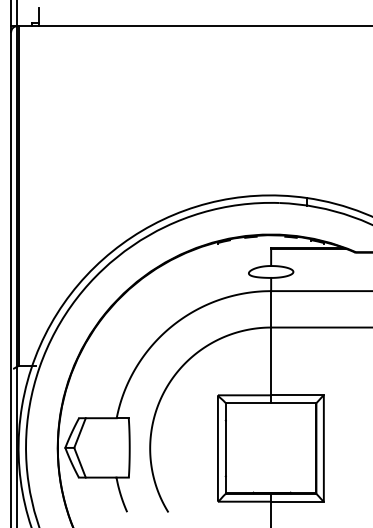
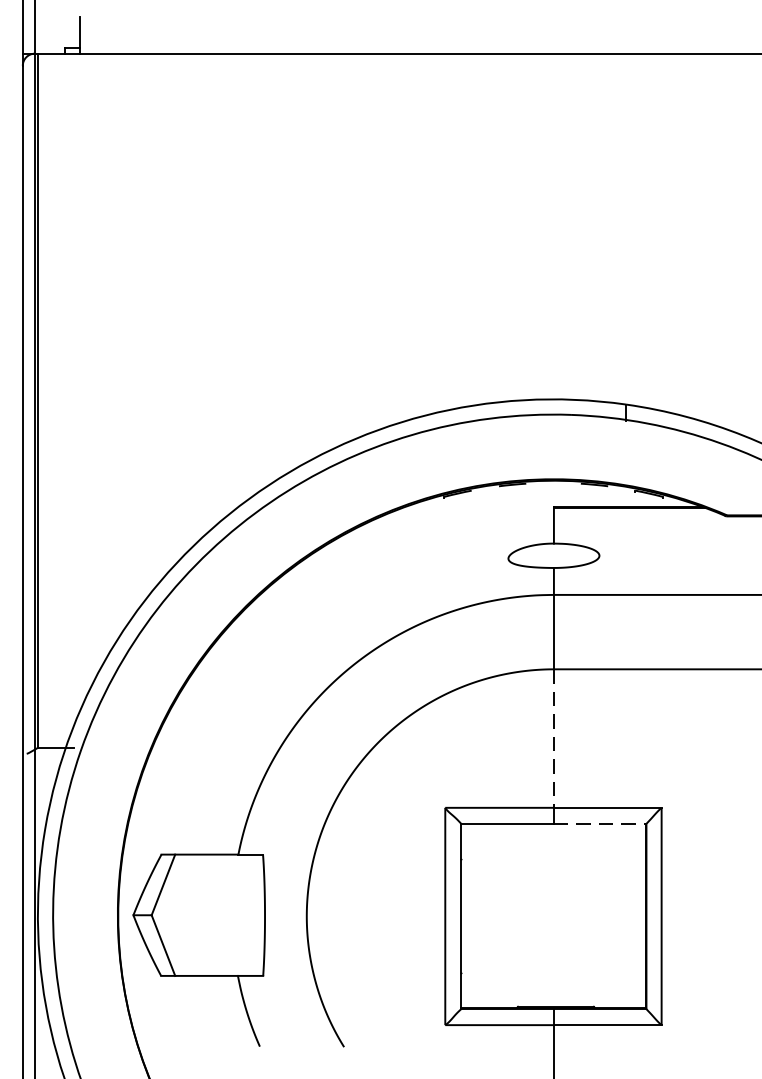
line: (271, 361) -> (554, 738), solid -> dashed
line: (293, 403) -> (599, 824), solid -> dashed

